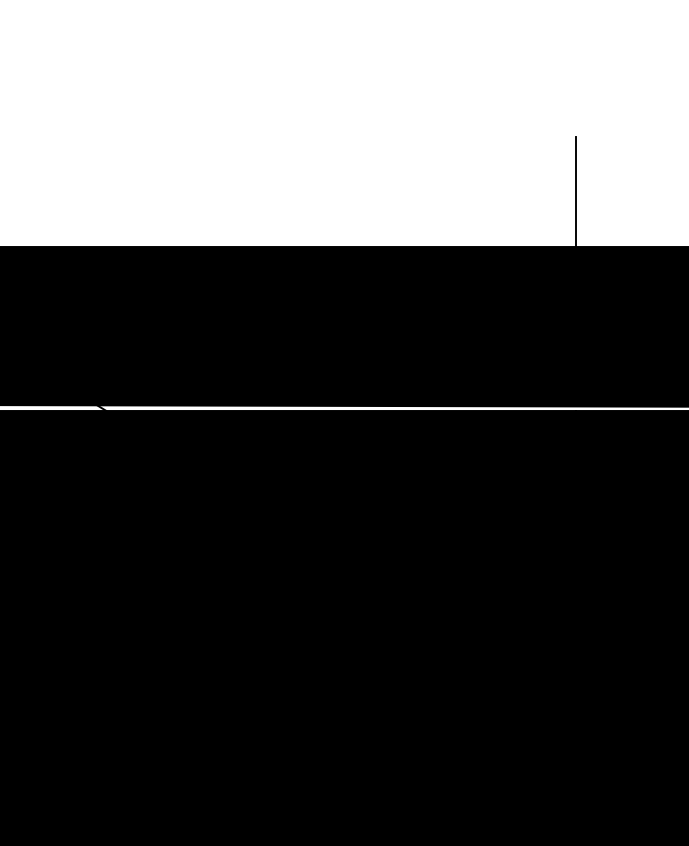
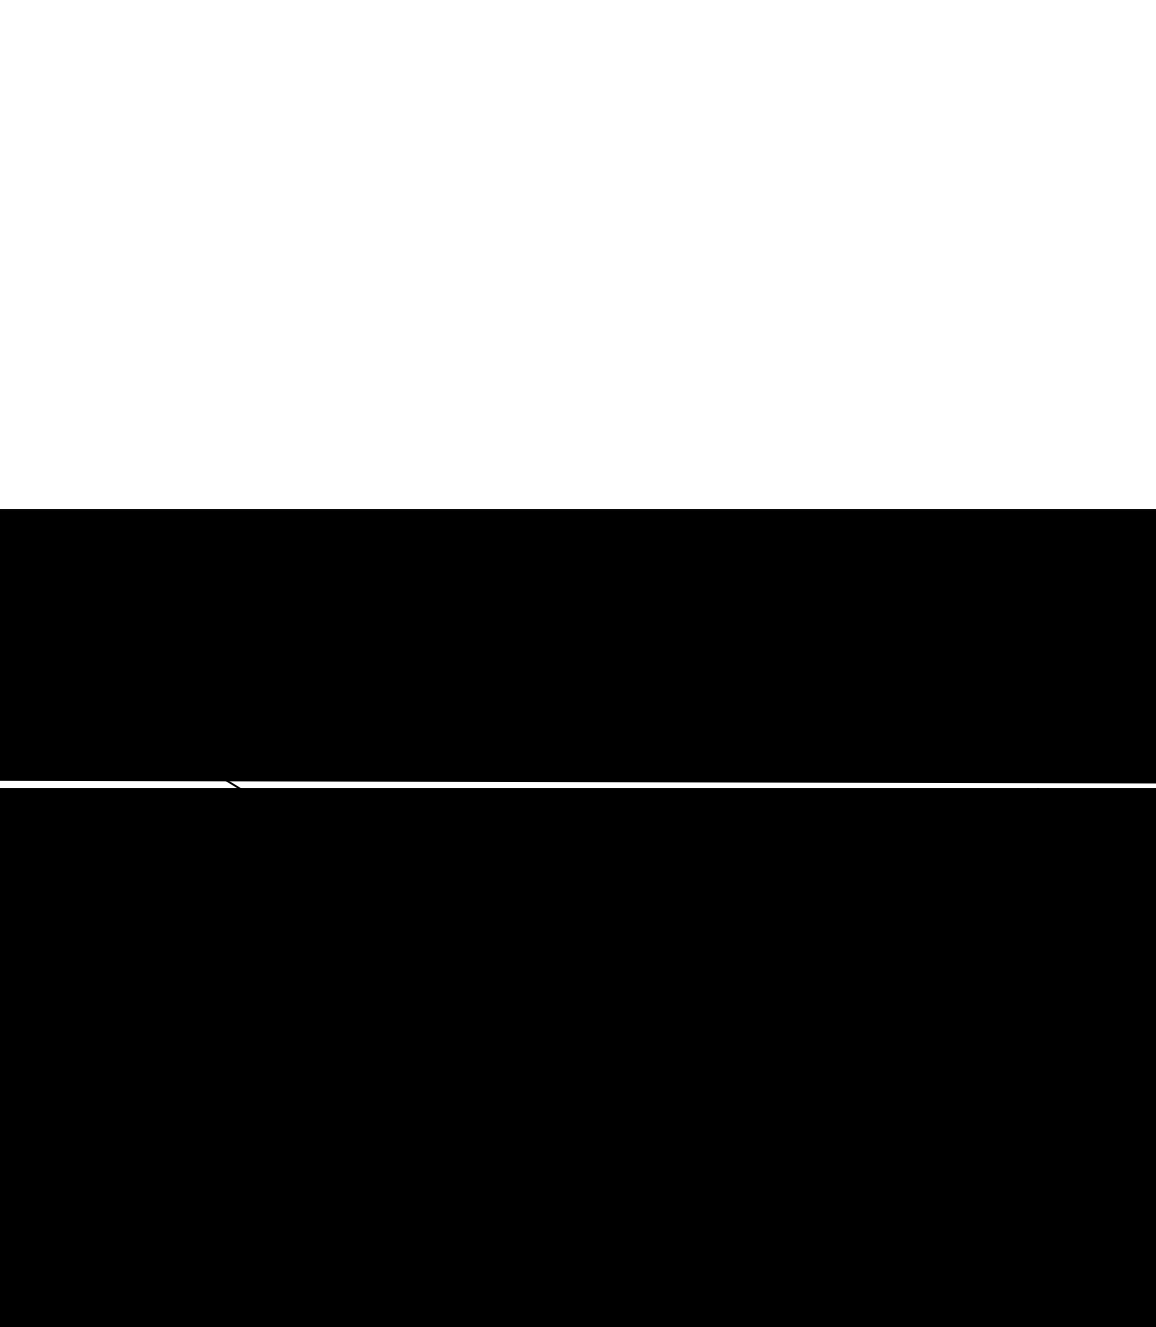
line: (575, 191) -> (1037, 416), removed

